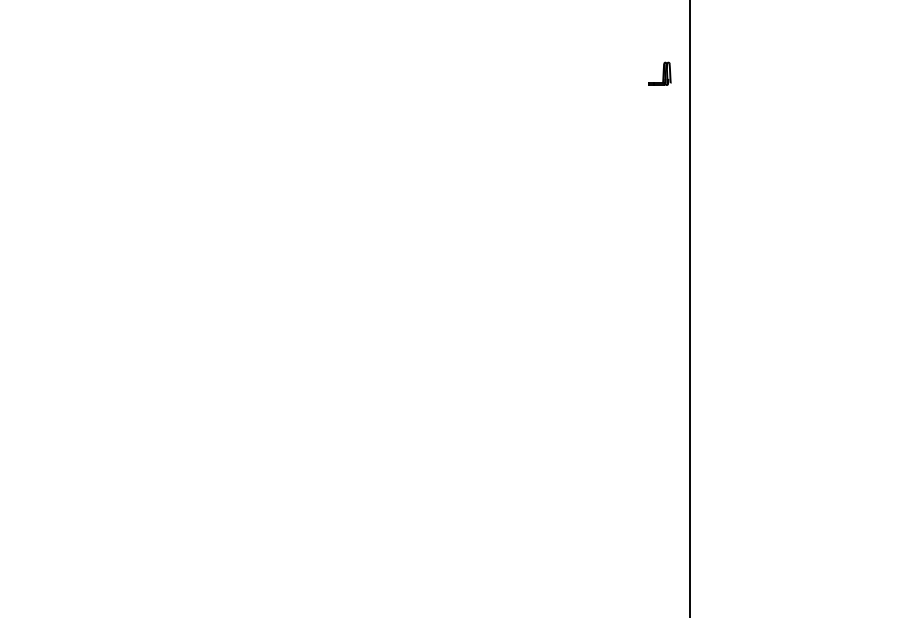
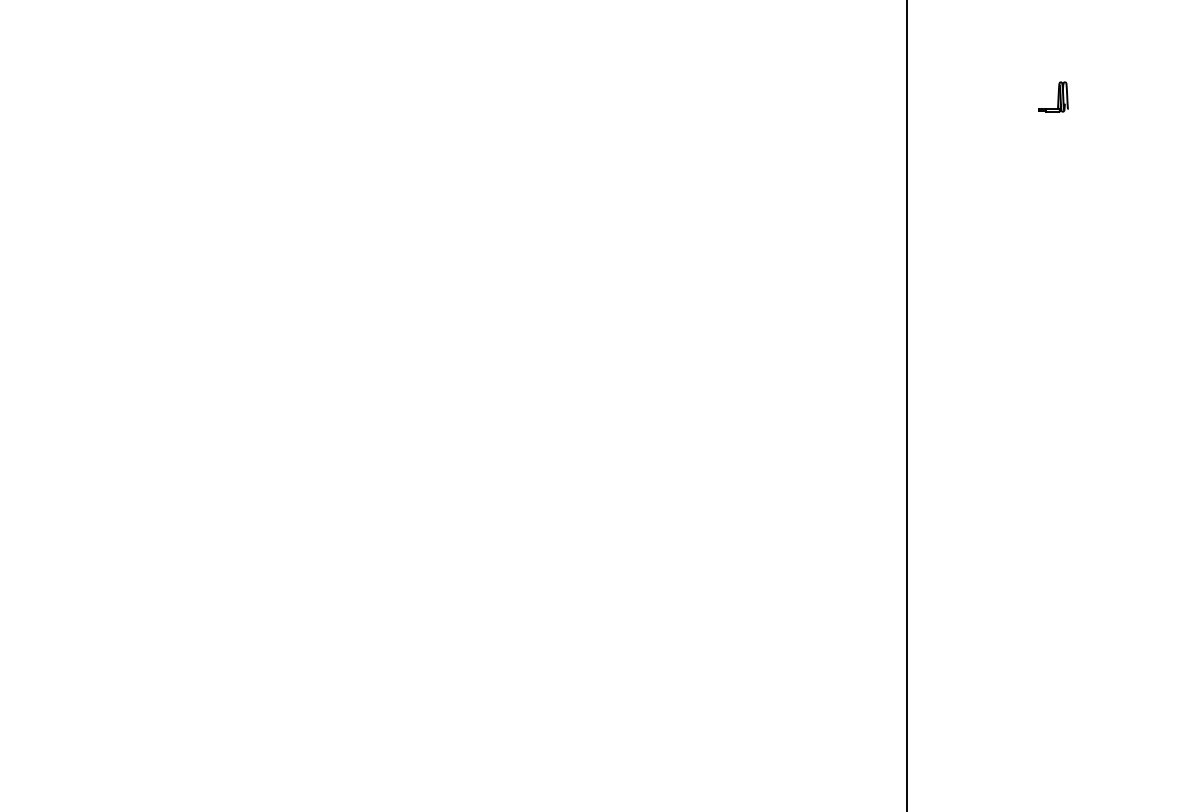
part: (659, 73) -> (1053, 96), moved

